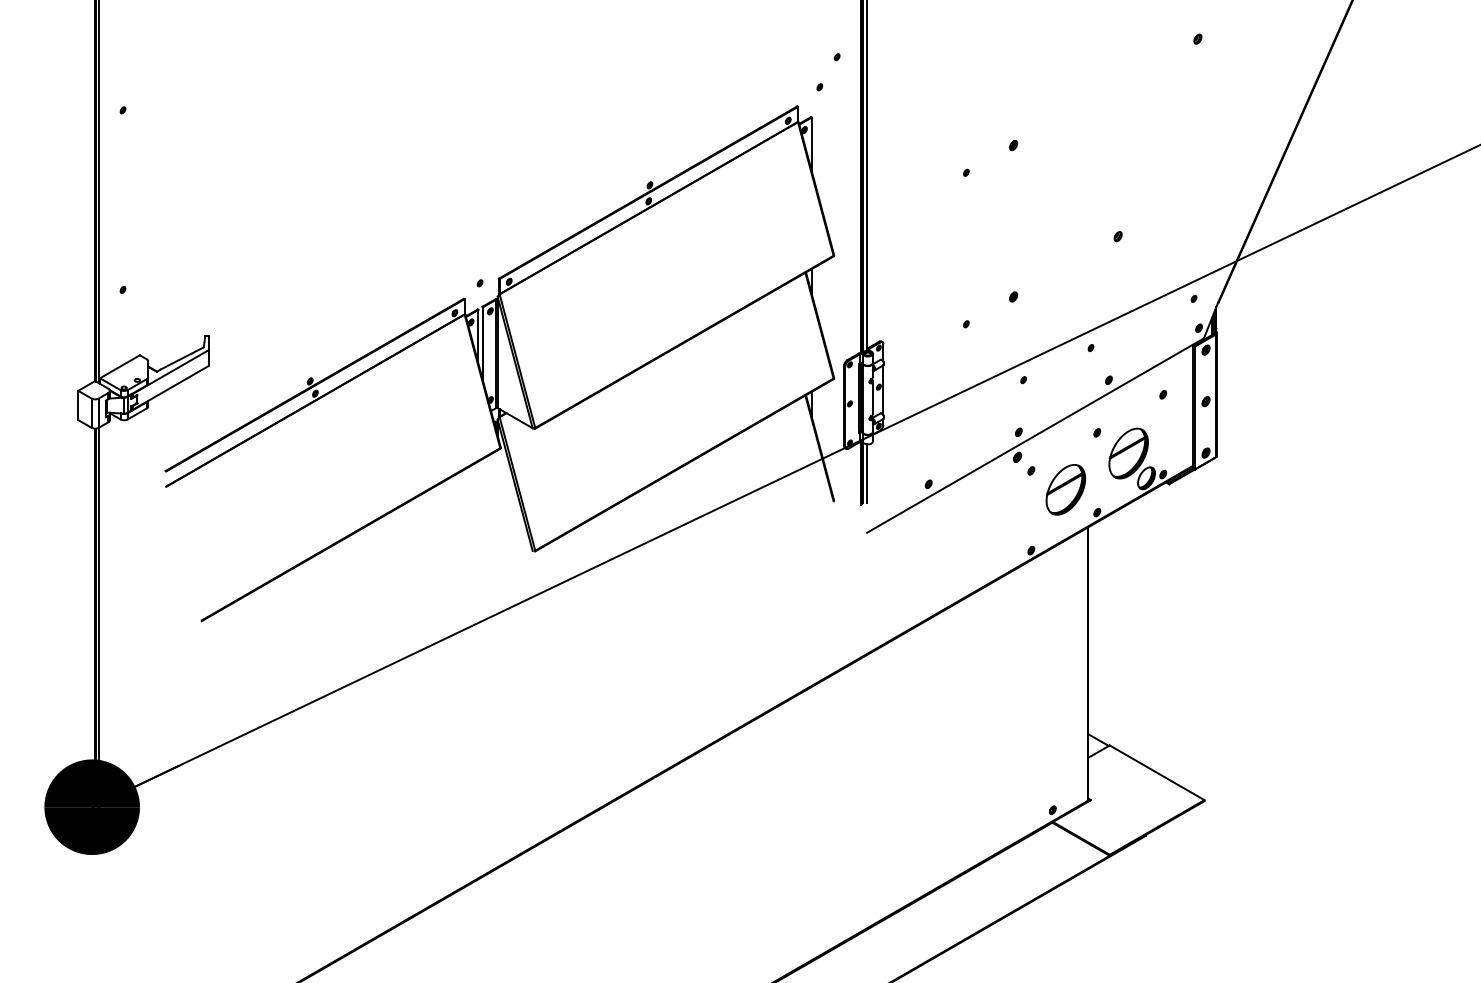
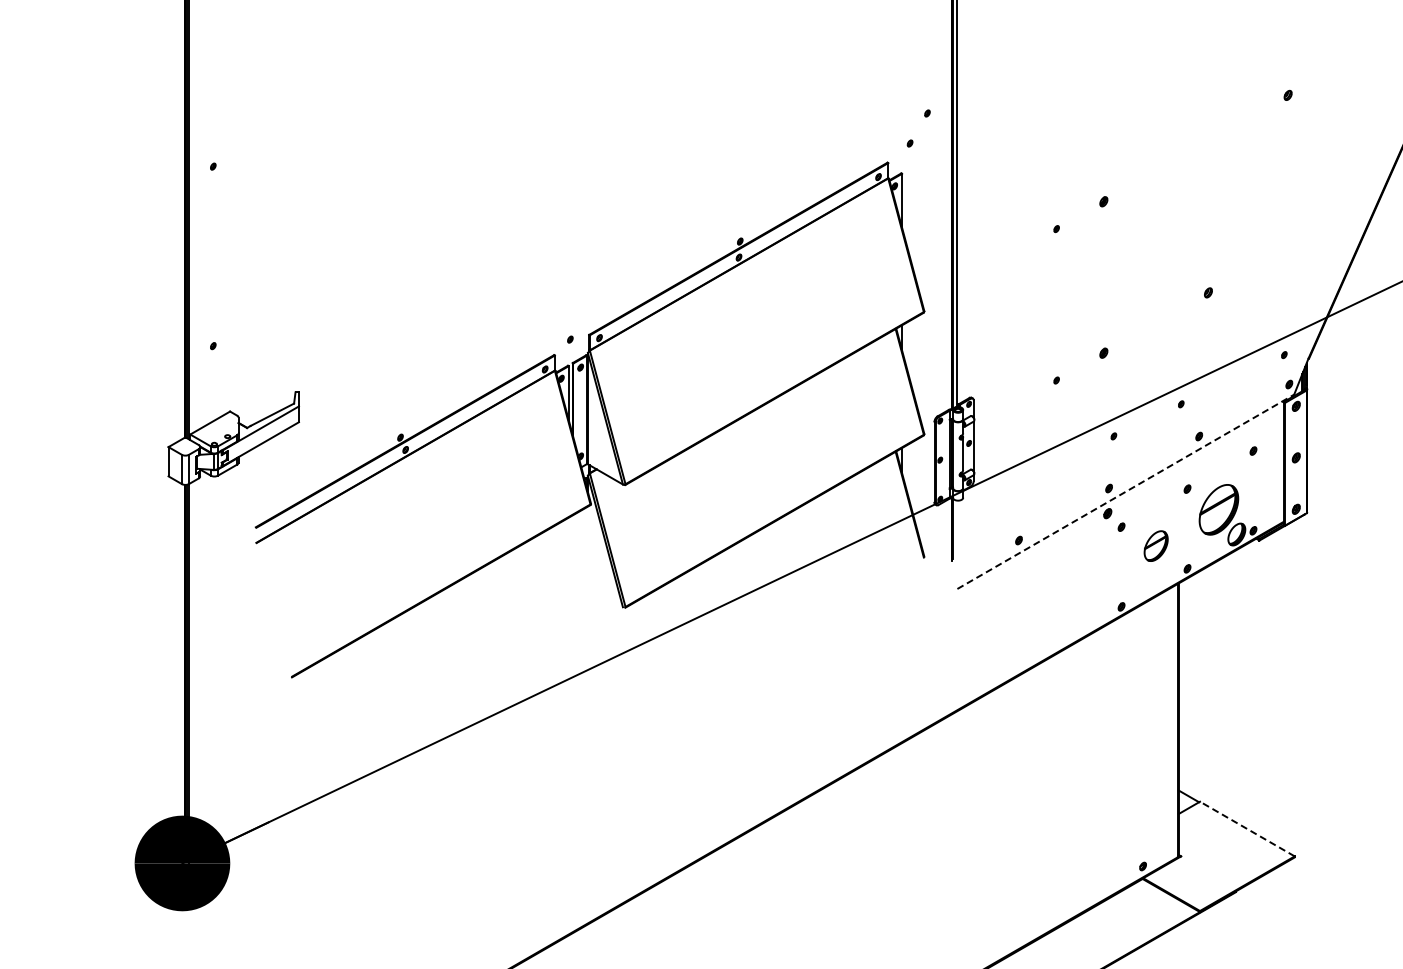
line: (1035, 435) -> (1125, 491), solid -> dashed
line: (867, 473) -> (957, 529), removed
part: (1065, 489) -> (1155, 545), size x0.6
line: (1157, 772) -> (1247, 828), solid -> dashed

